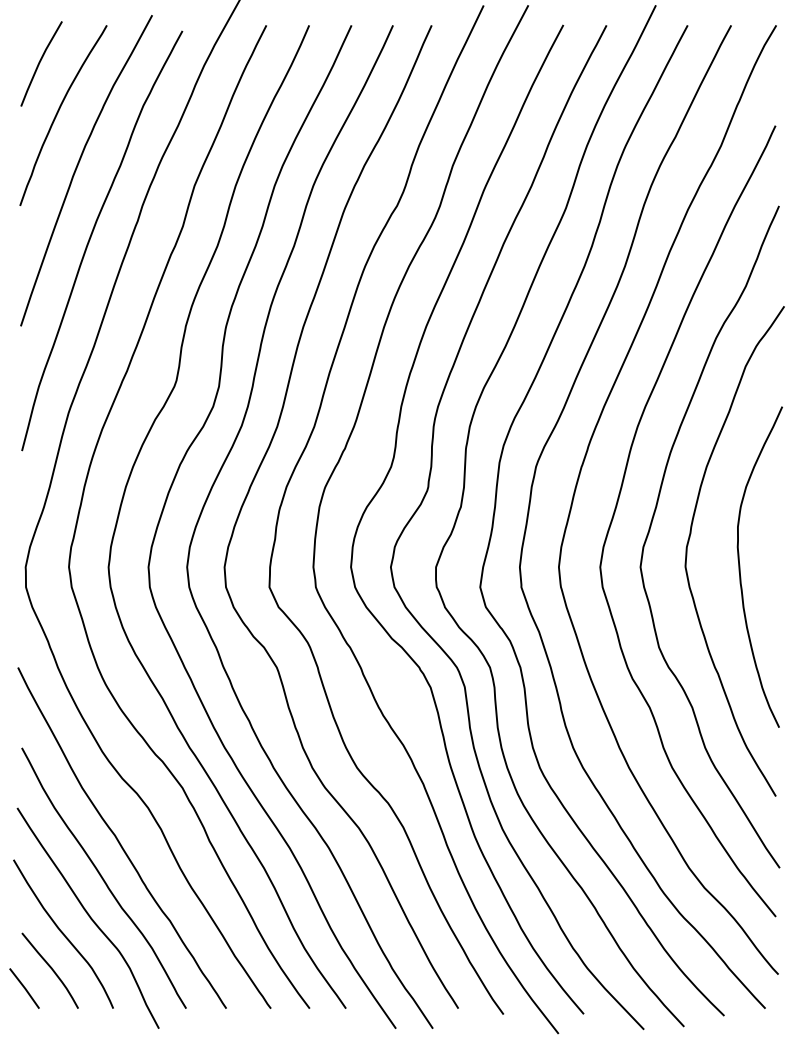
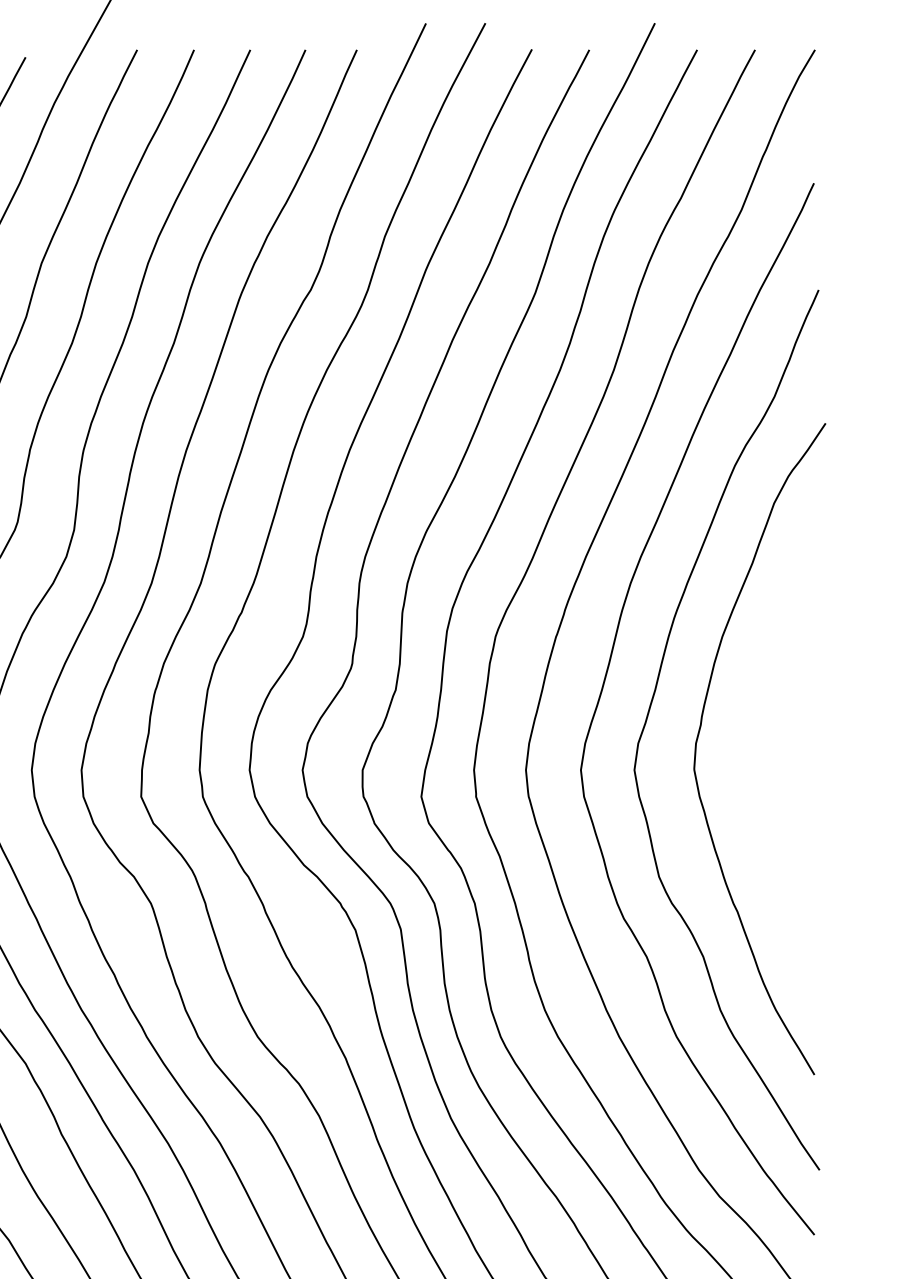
curve: (740, 566) -> (767, 769), removed

